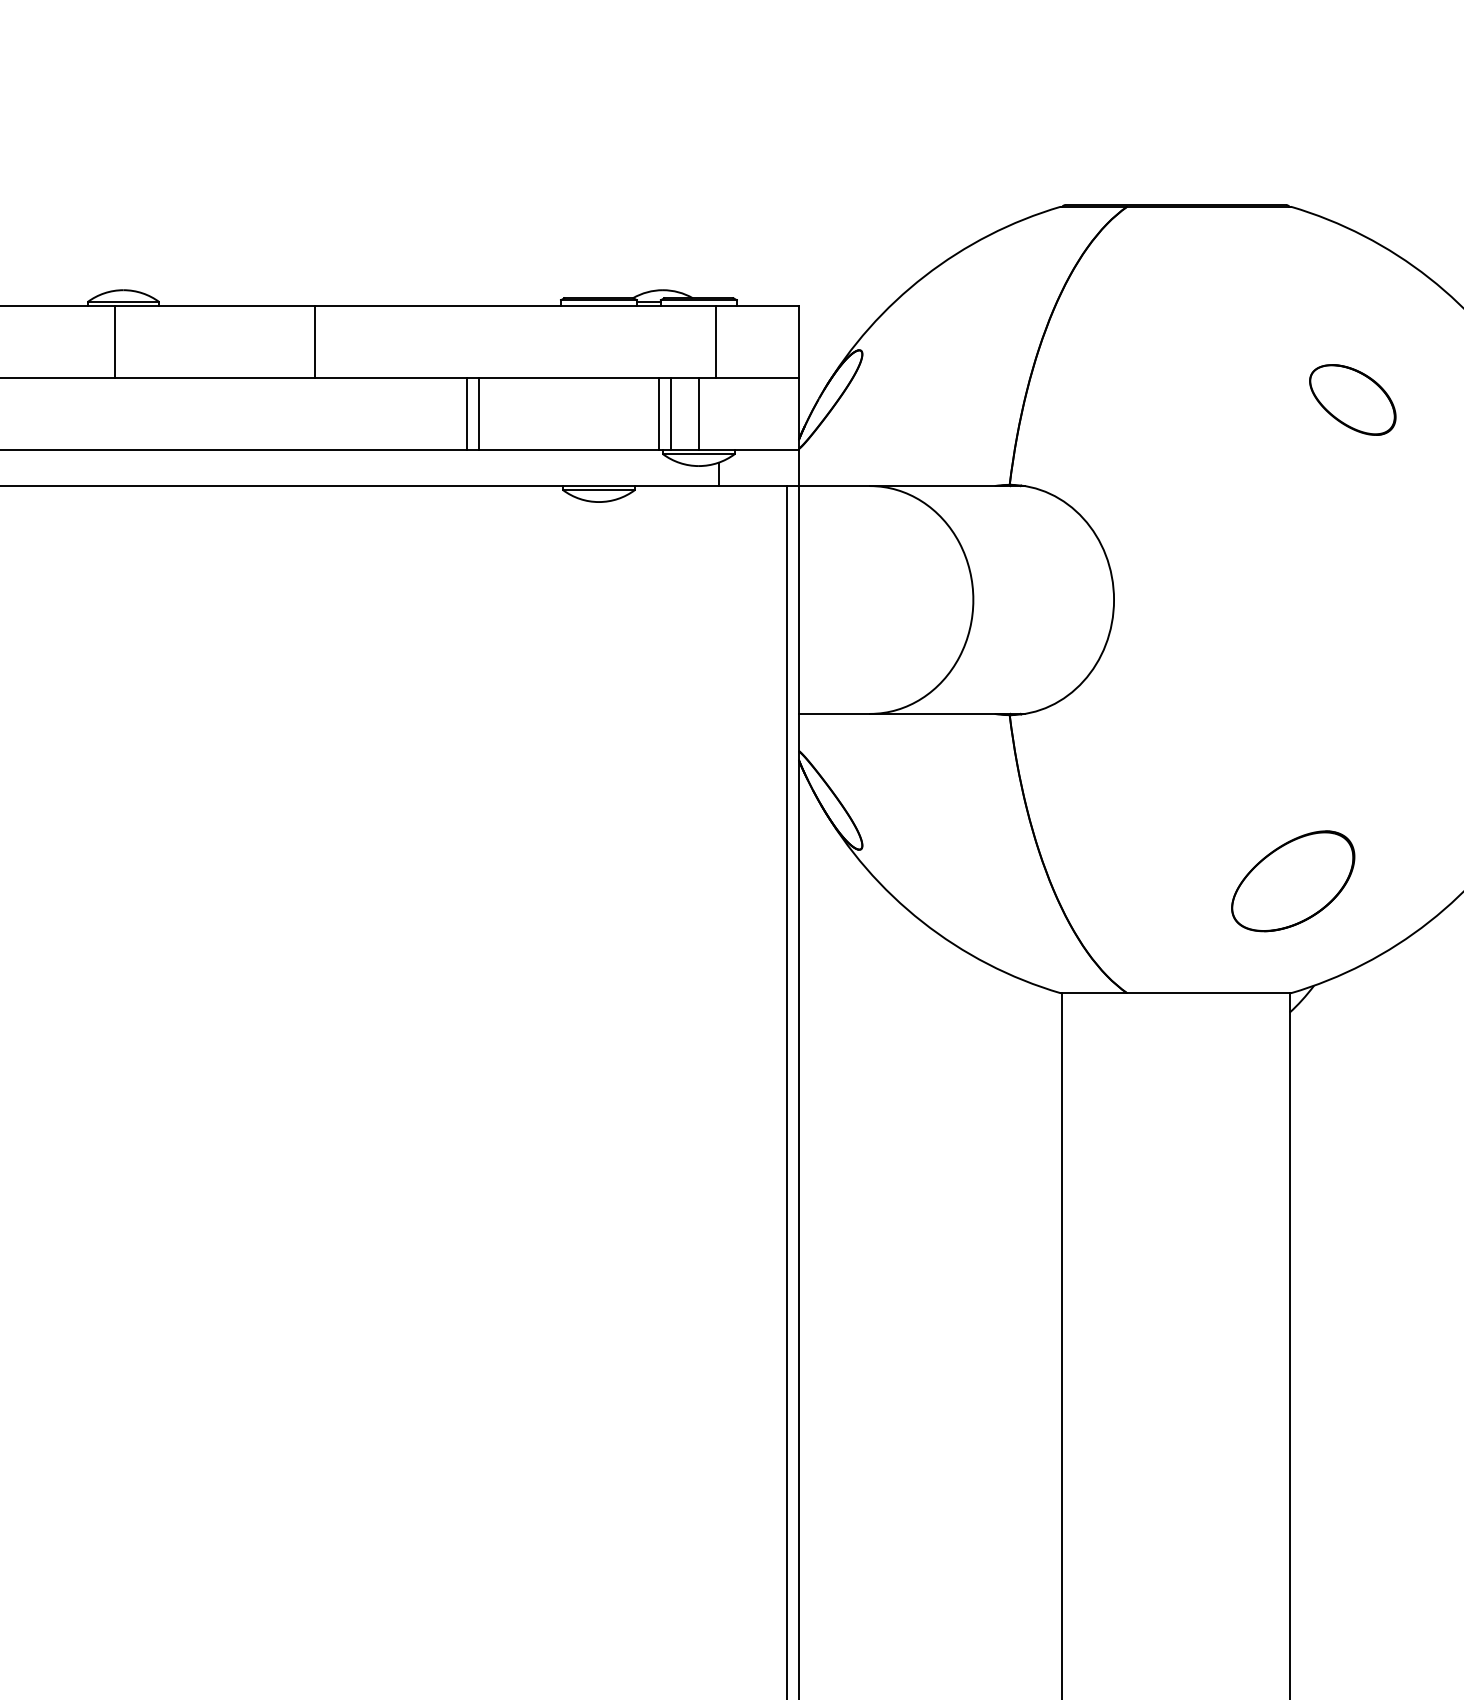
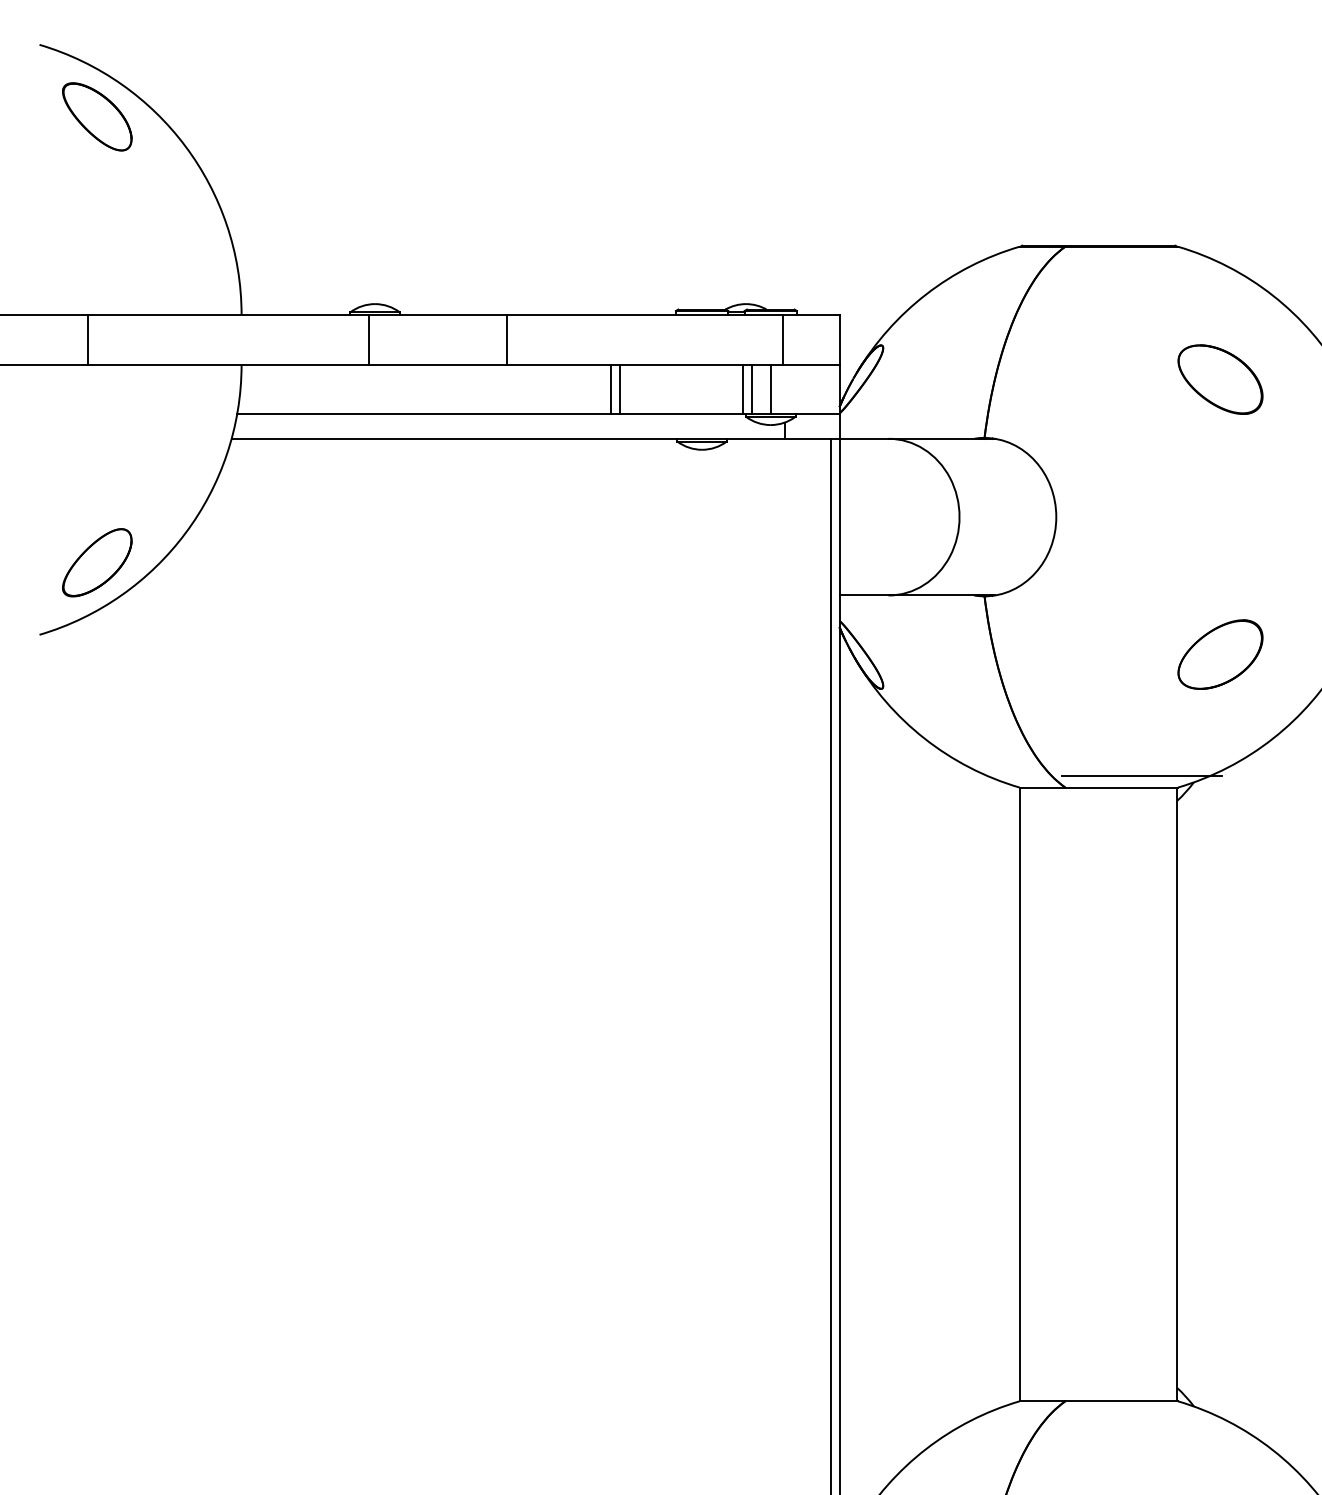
part: (1352, 399) -> (1220, 379), size x1.43
part: (1293, 881) -> (1220, 654), moved
line: (1237, 977) -> (1141, 776), added

